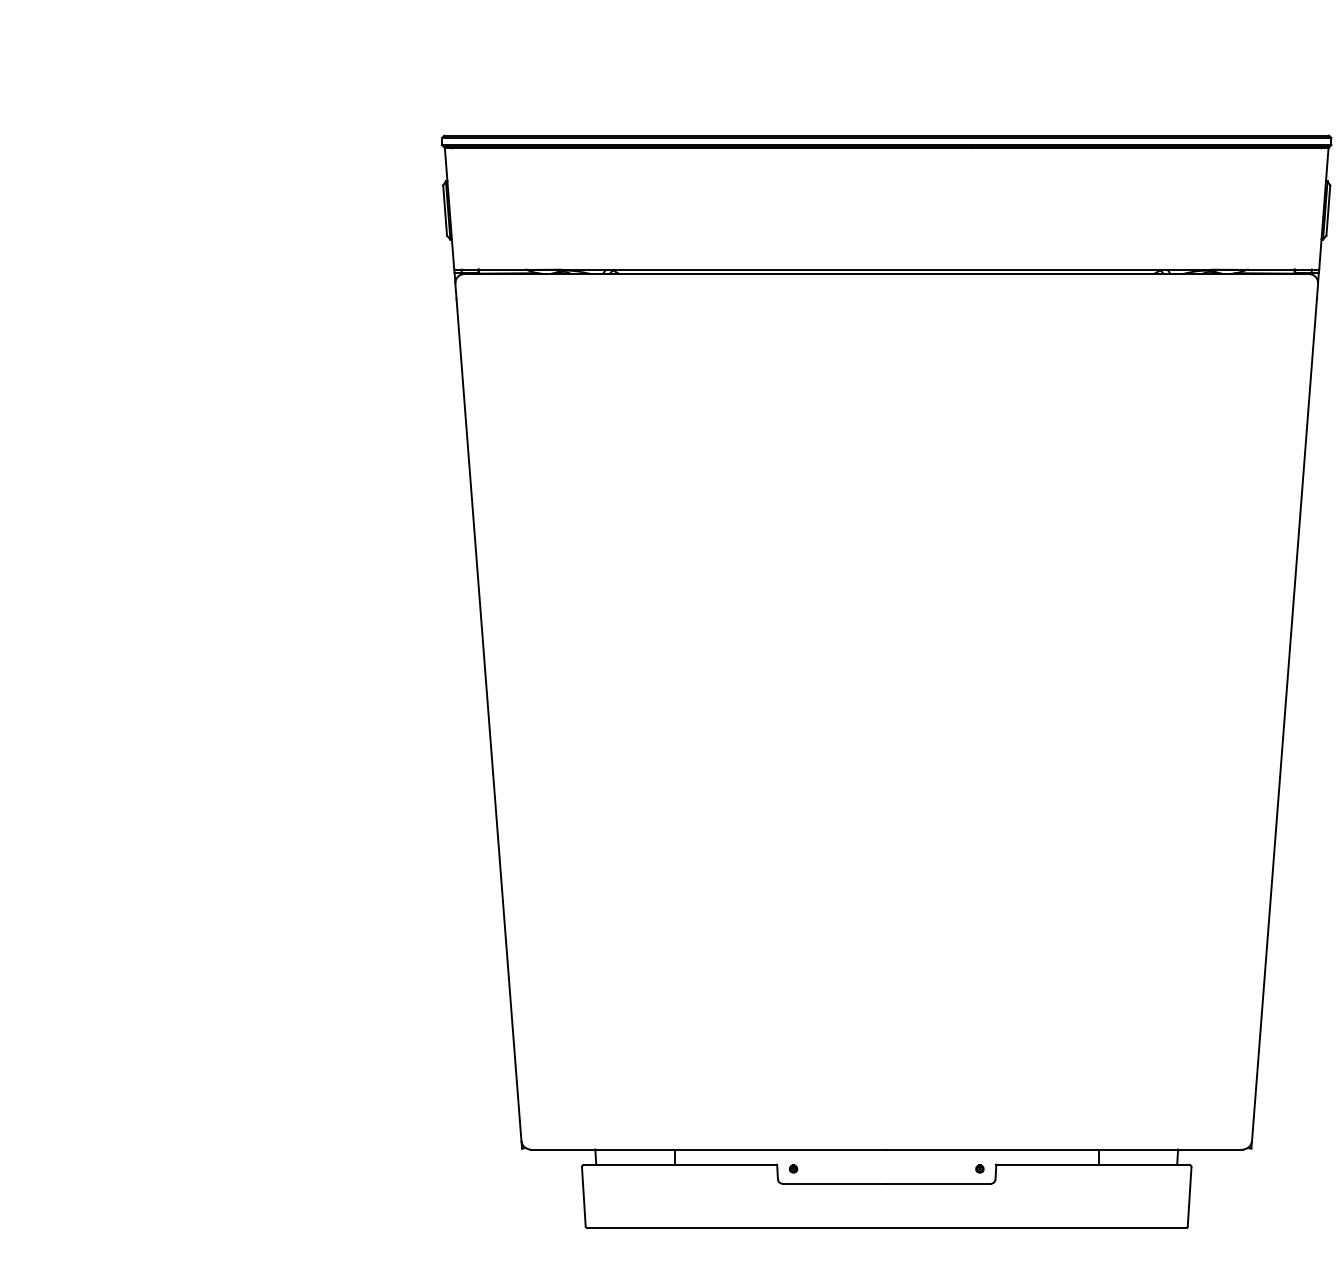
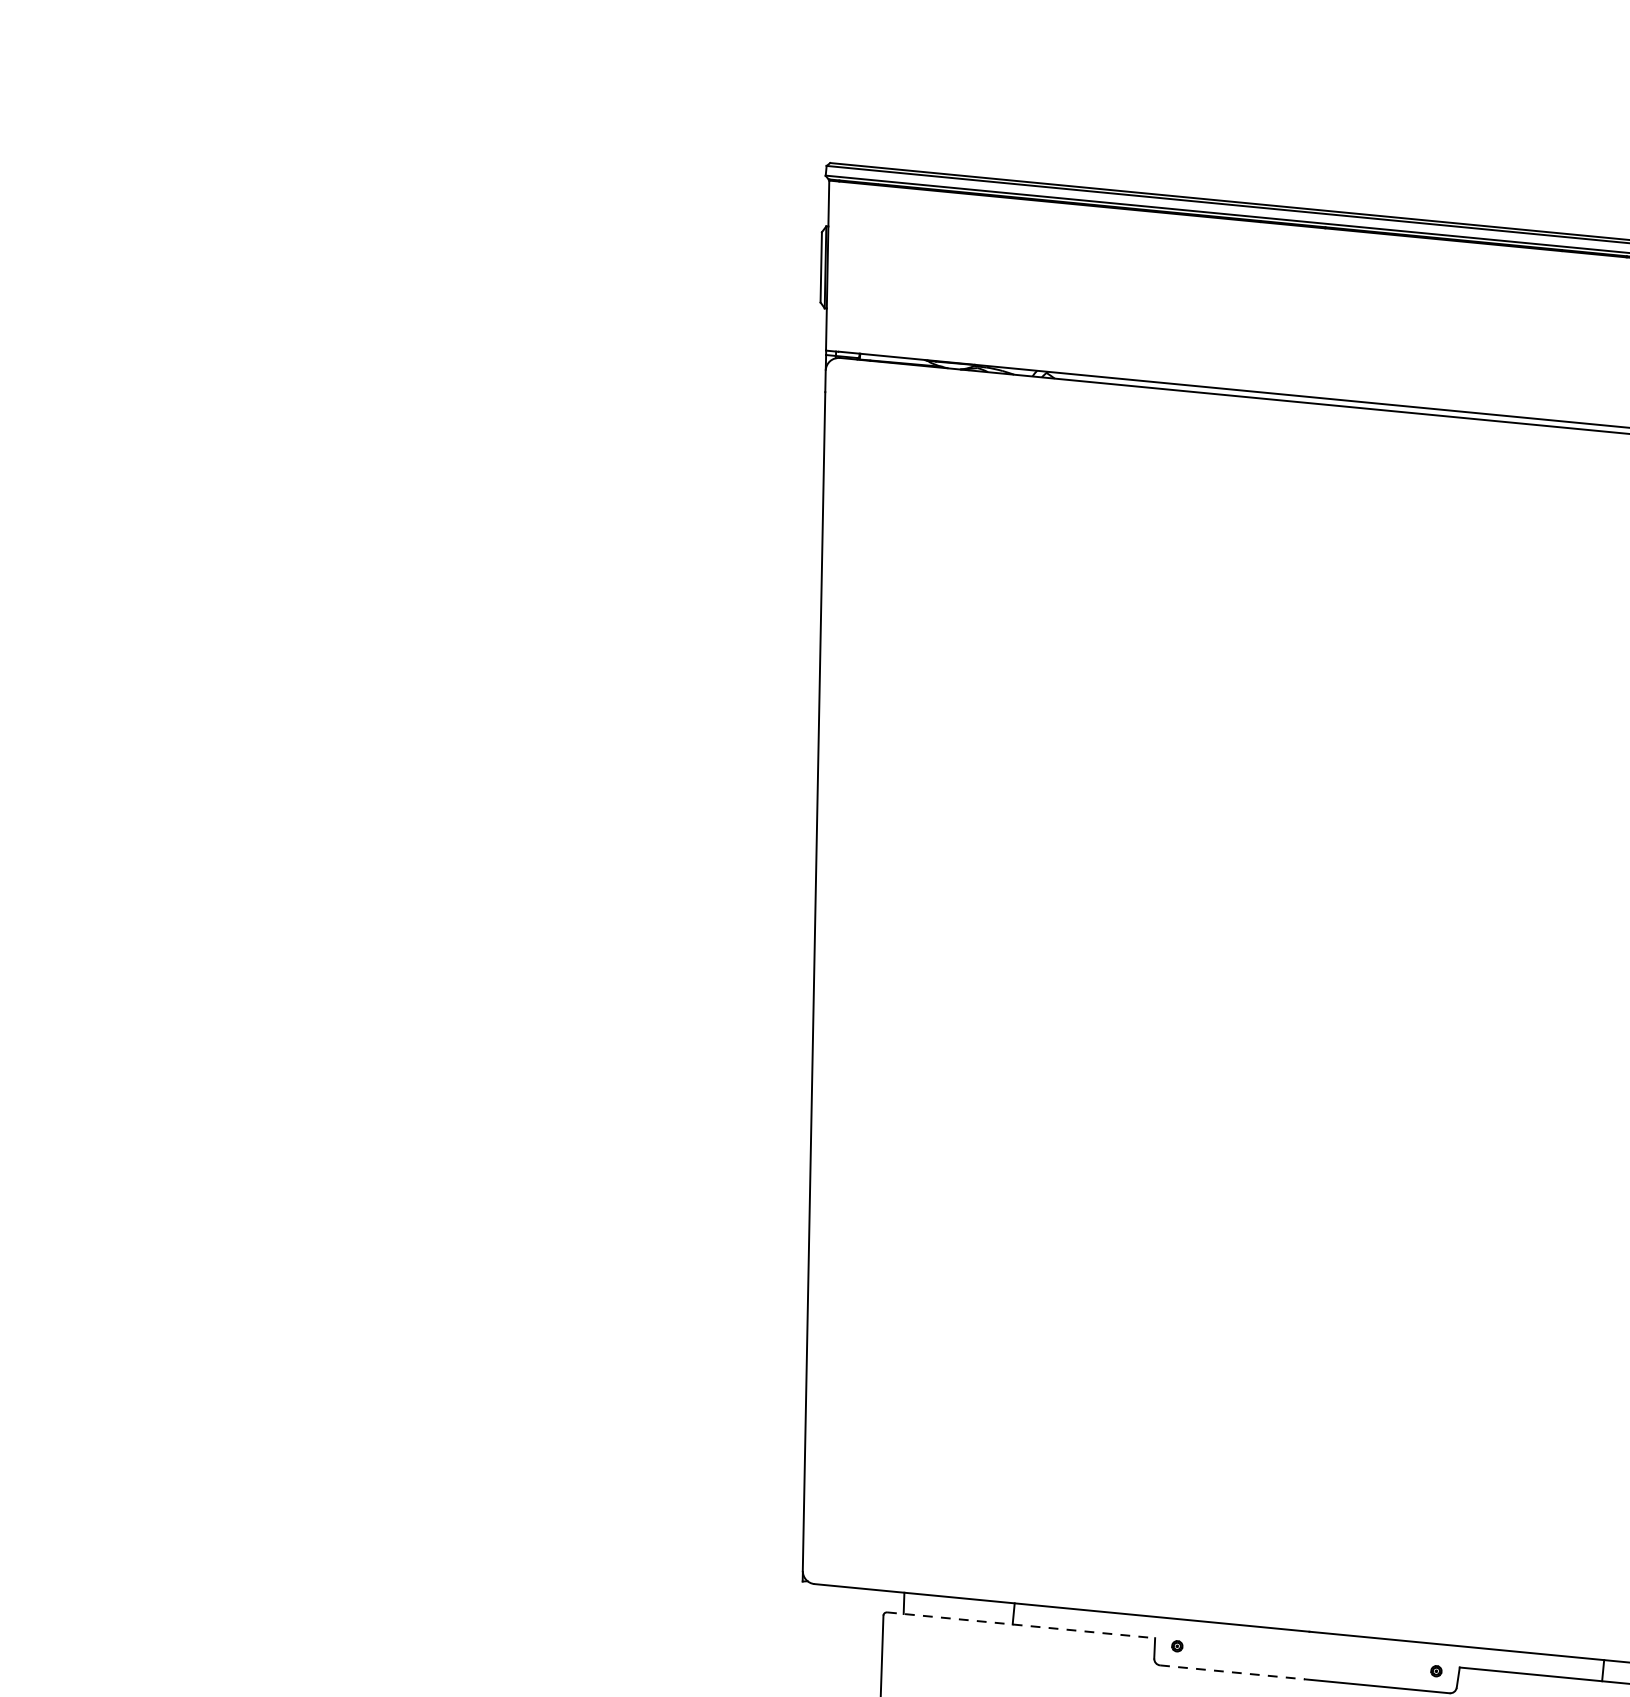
line: (681, 1164) -> (1022, 1625), solid -> dashed
line: (835, 1183) -> (1233, 1672), solid -> dashed

